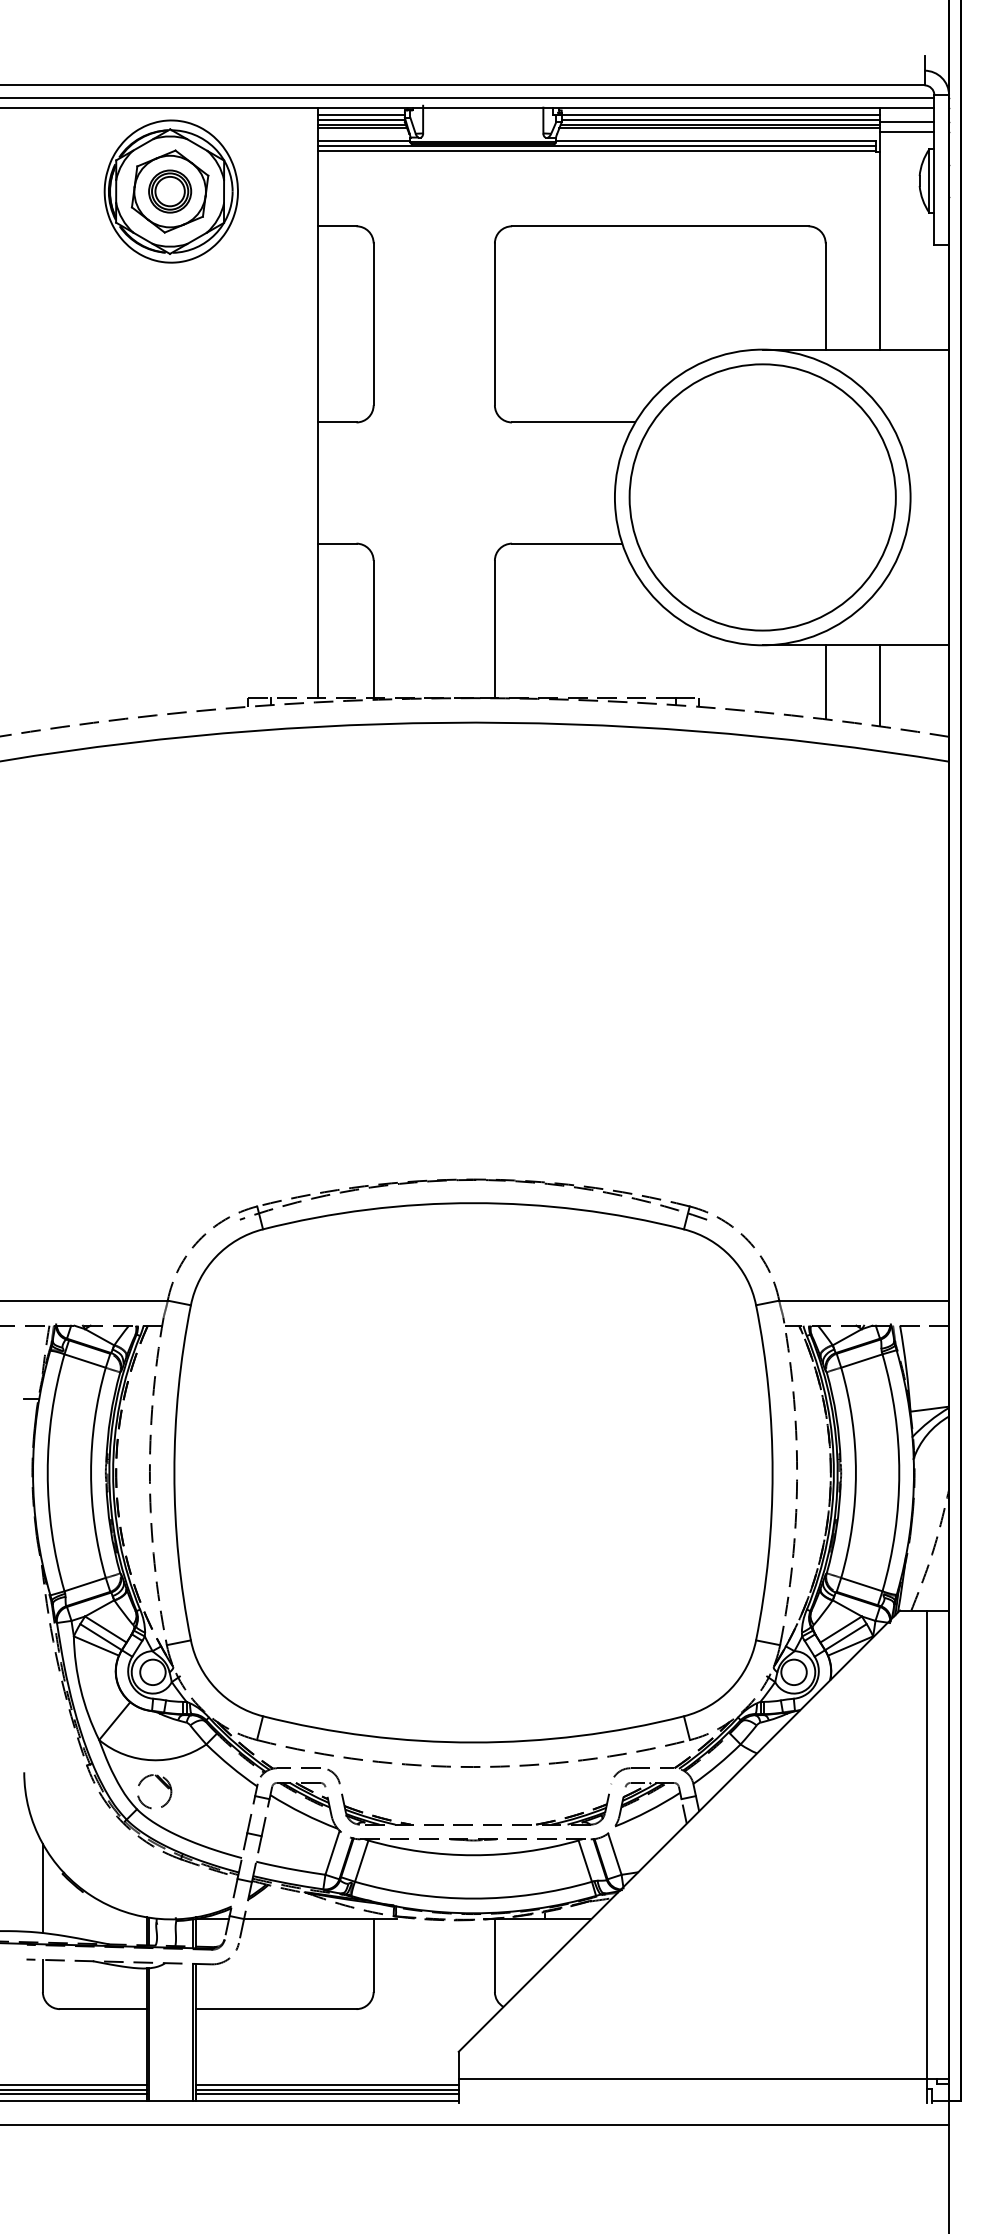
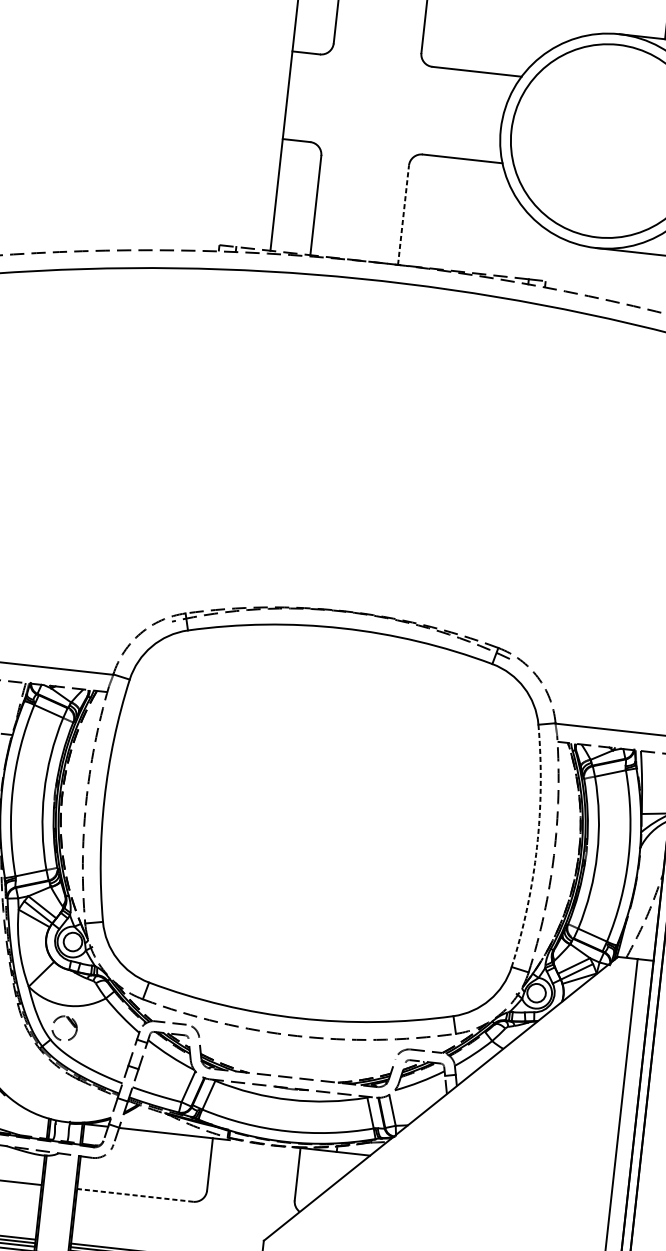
line: (494, 629) -> (403, 215), solid -> dashed
line: (825, 682) -> (638, 279), removed
arc: (772, 1472) -> (536, 846), solid -> dashed
line: (275, 2009) -> (134, 1195), solid -> dashed

